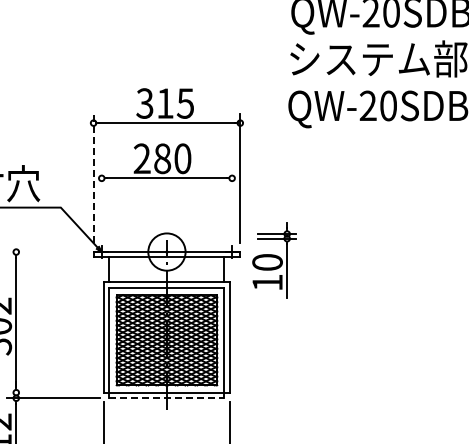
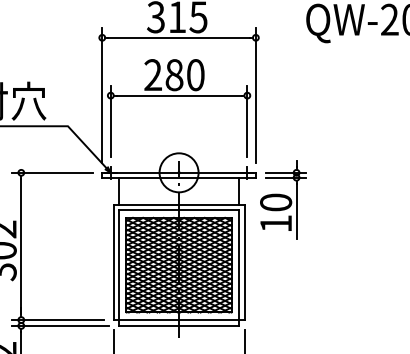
line: (93, 177) -> (102, 94), dashed -> solid
line: (101, 202) -> (110, 120), added
line: (232, 202) -> (247, 120), added
line: (45, 252) -> (51, 173), added
part: (274, 260) -> (283, 200), moved
line: (50, 392) -> (57, 319), added
line: (166, 398) -> (178, 326), dashed -> solid

